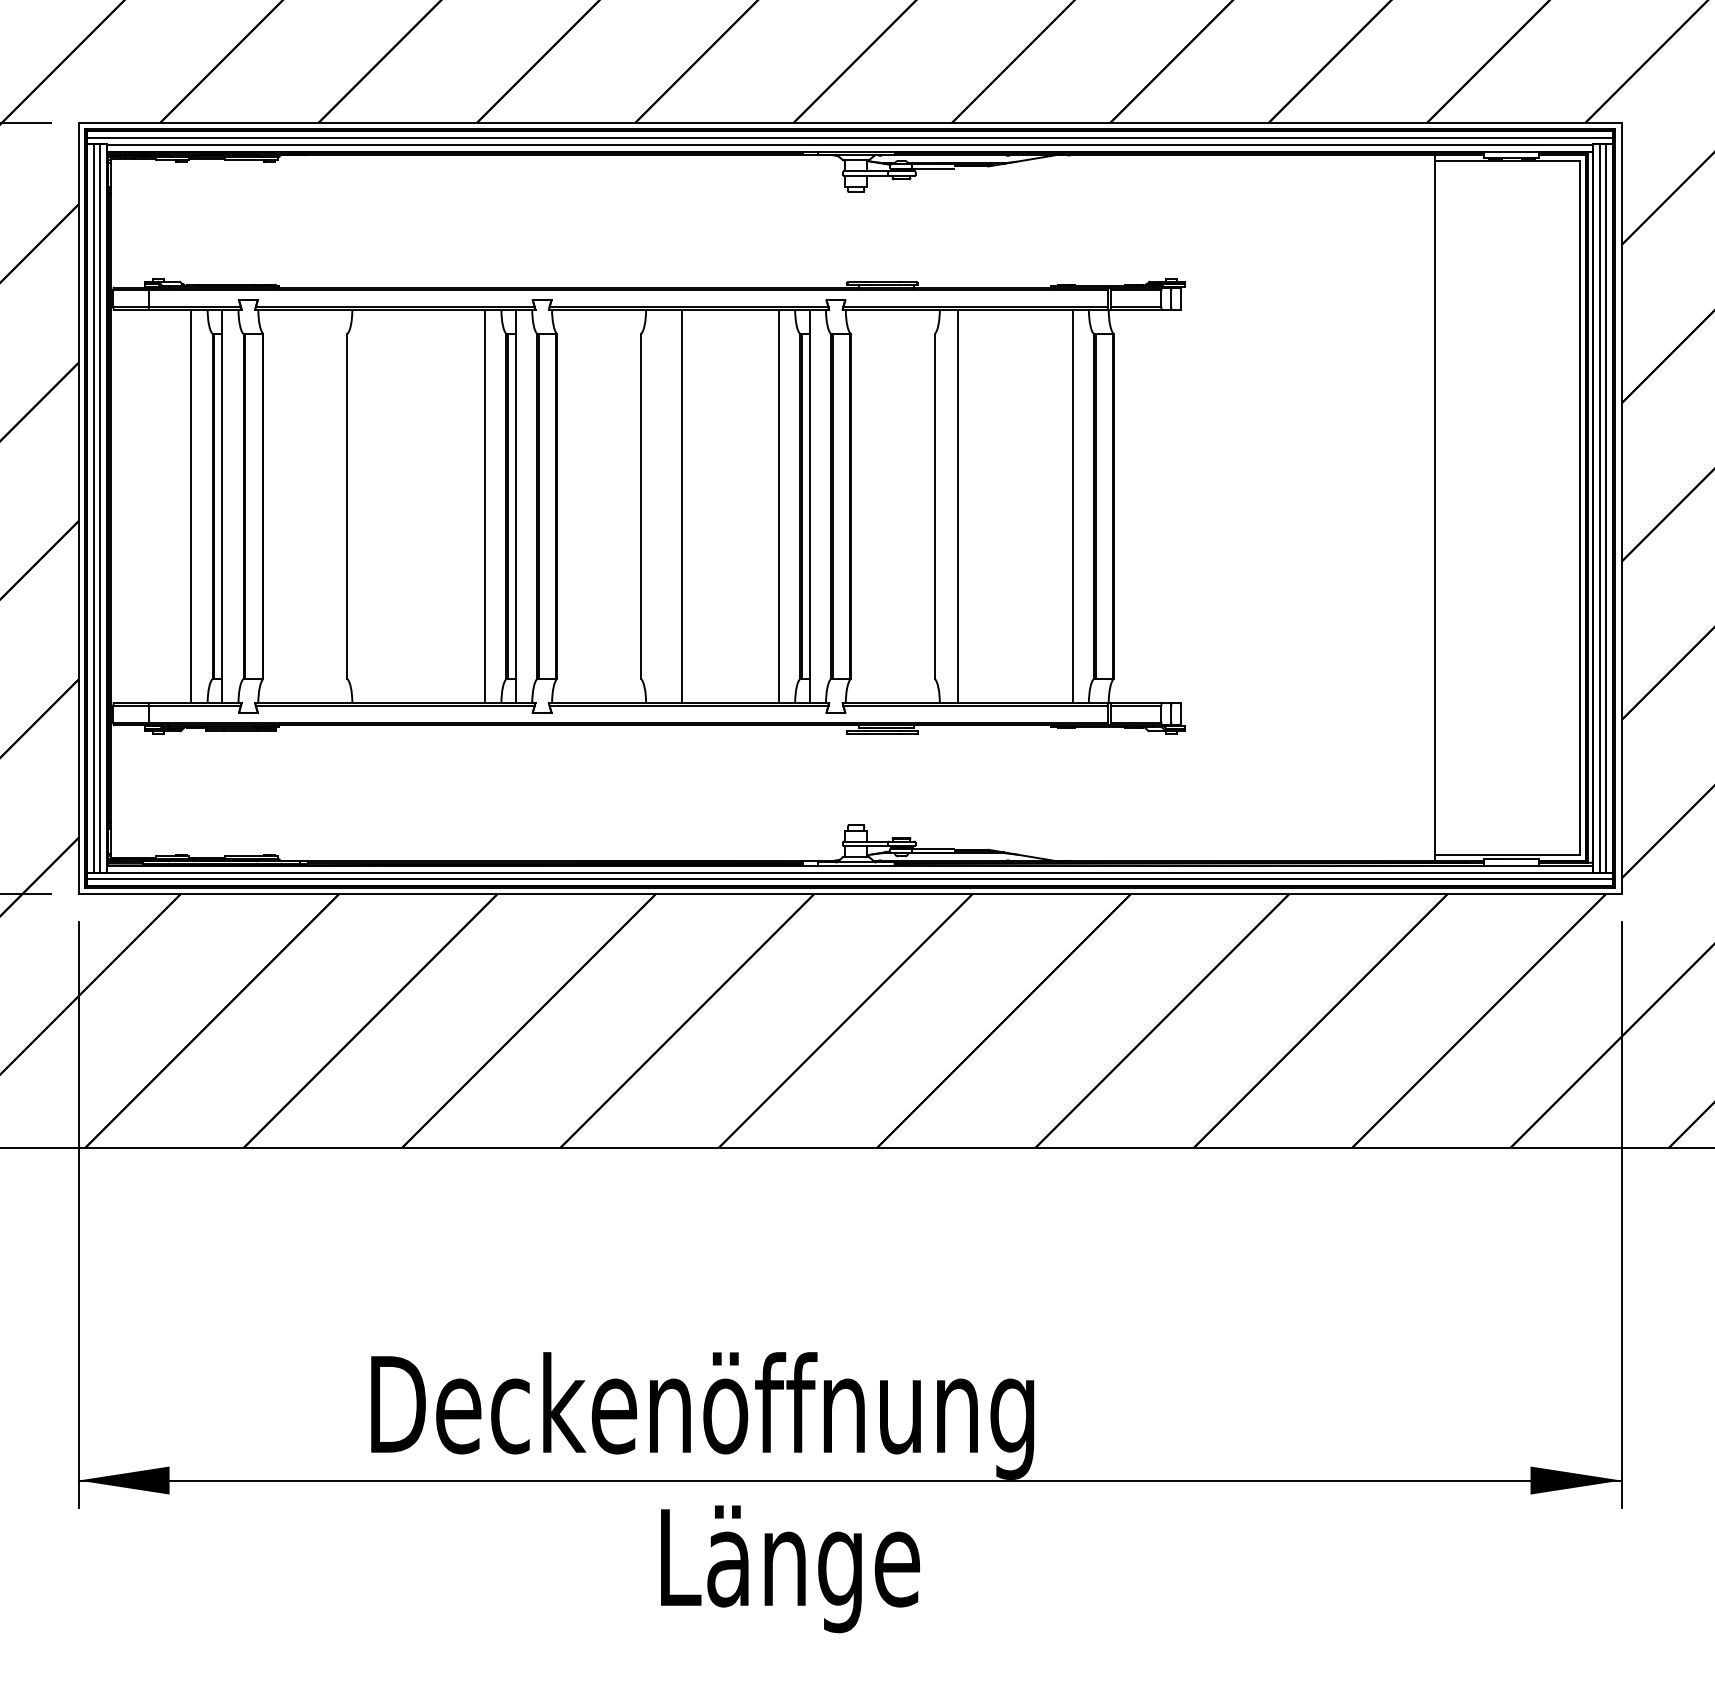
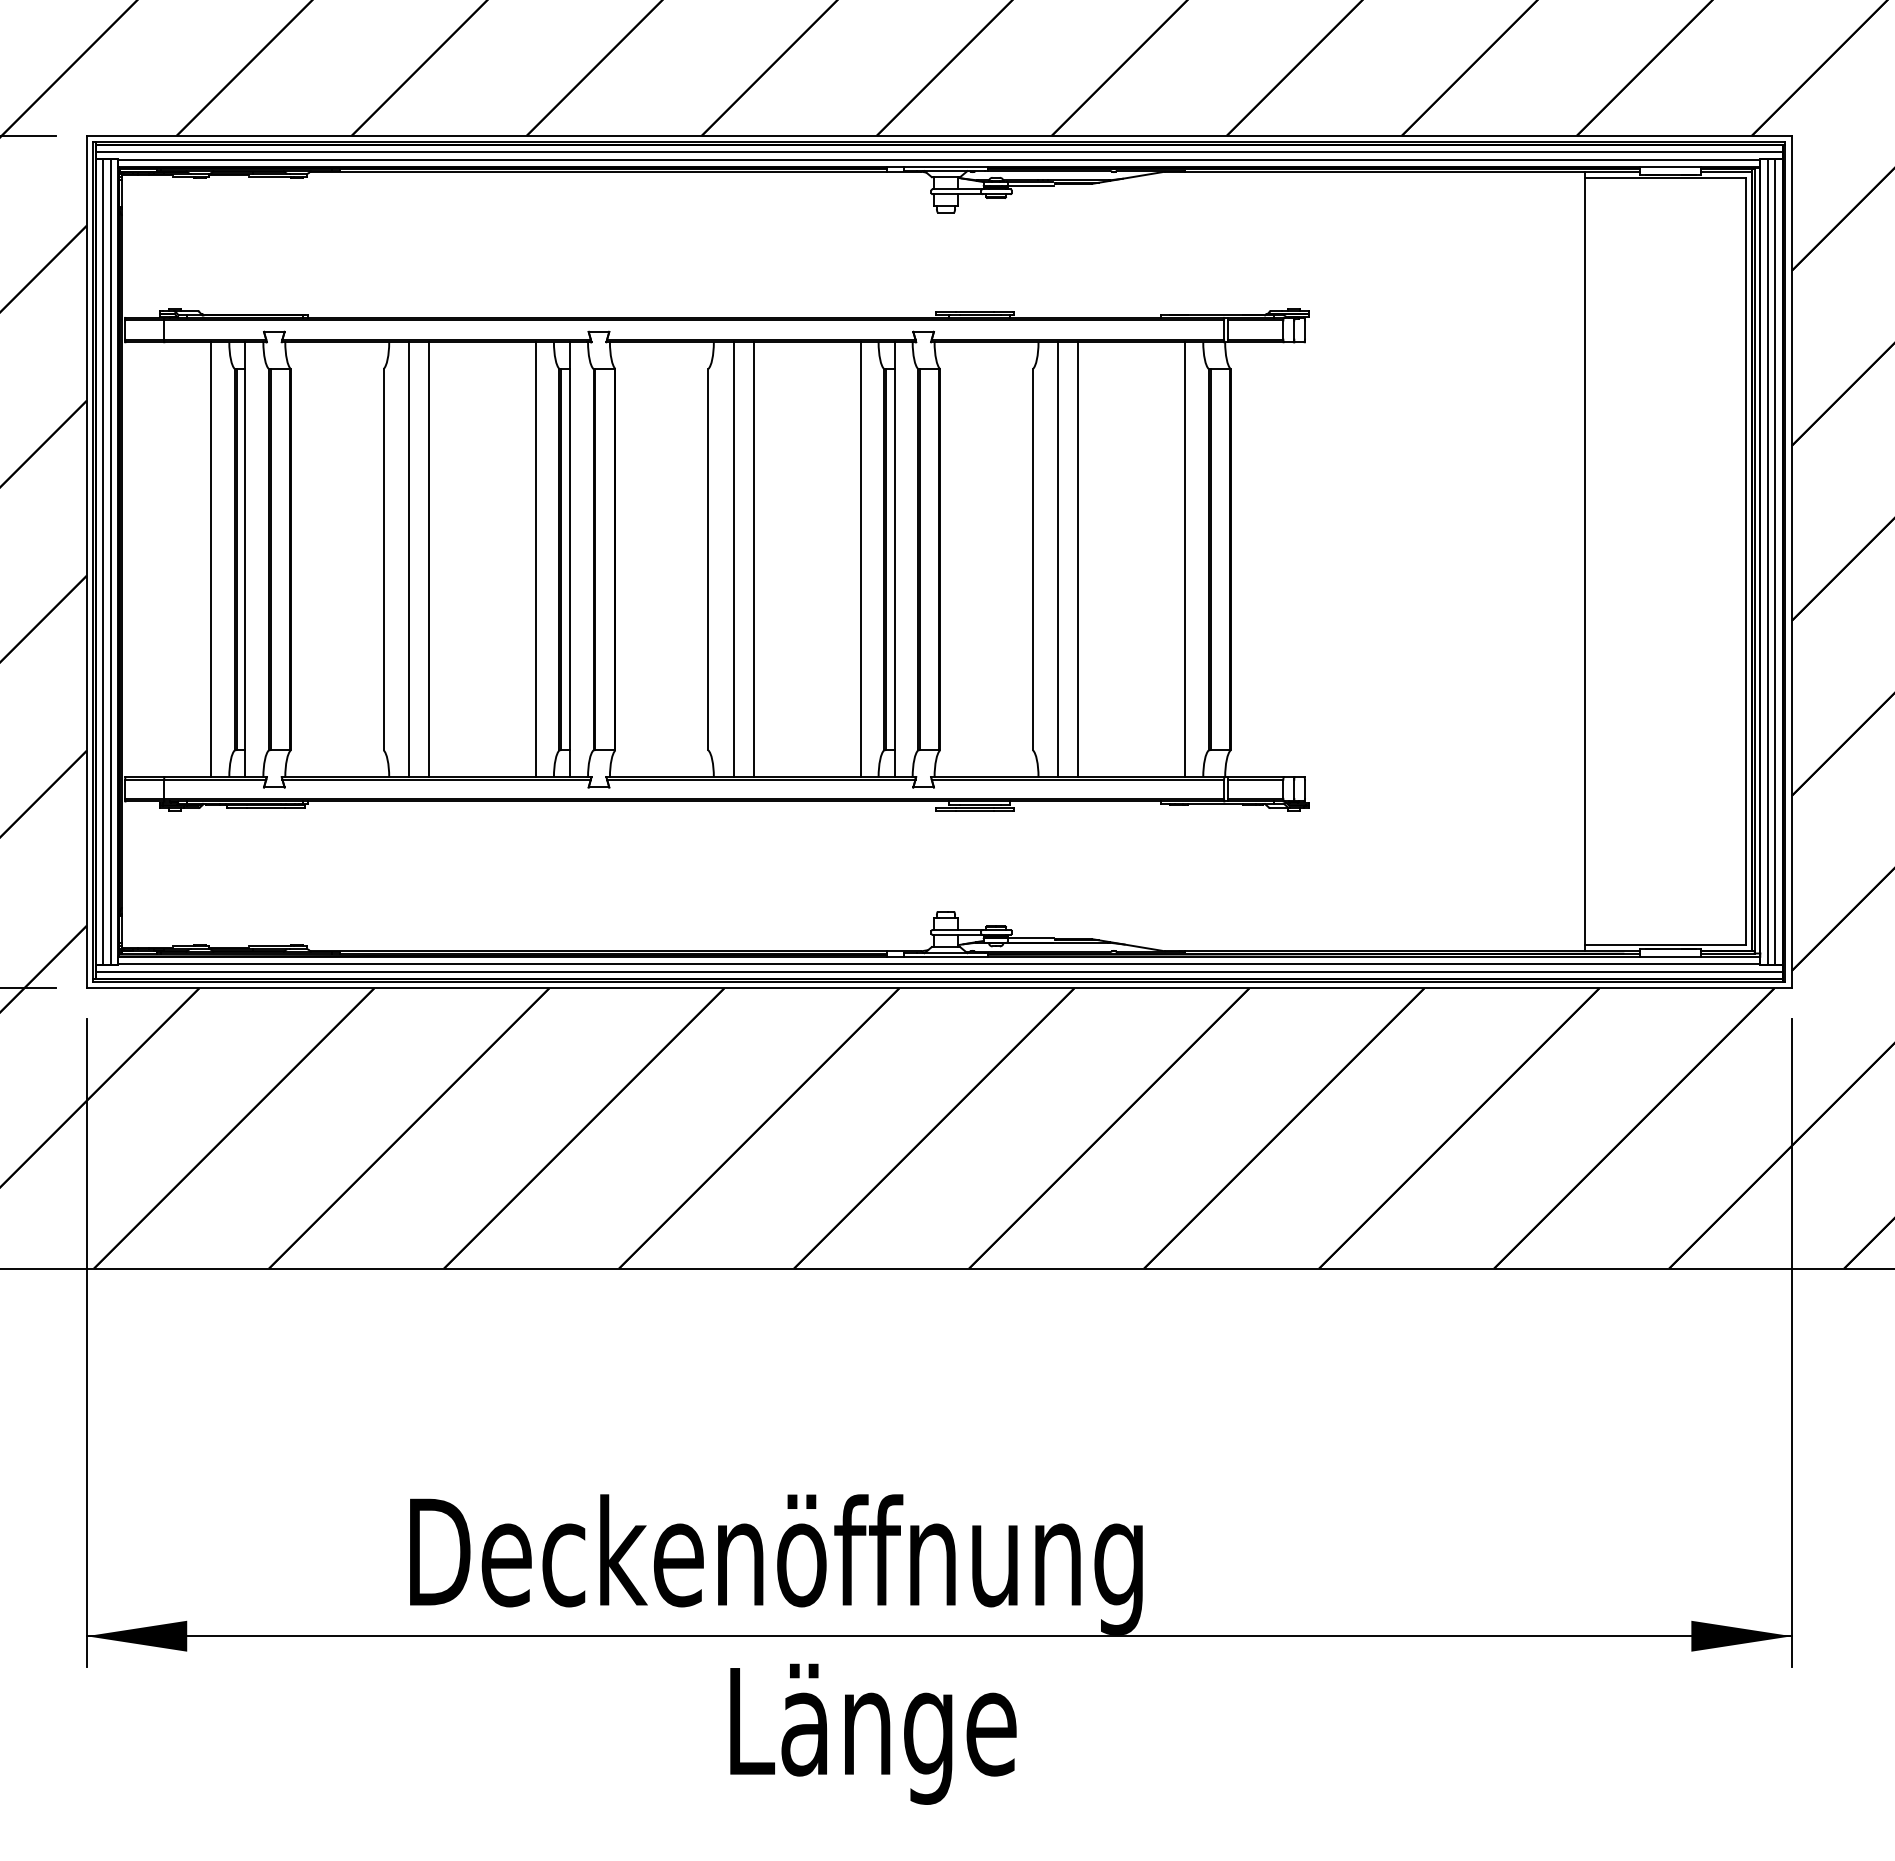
line: (369, 506) -> (408, 559), added
line: (388, 506) -> (429, 559), added
line: (663, 506) -> (733, 559), added
line: (976, 506) -> (1078, 559), added

